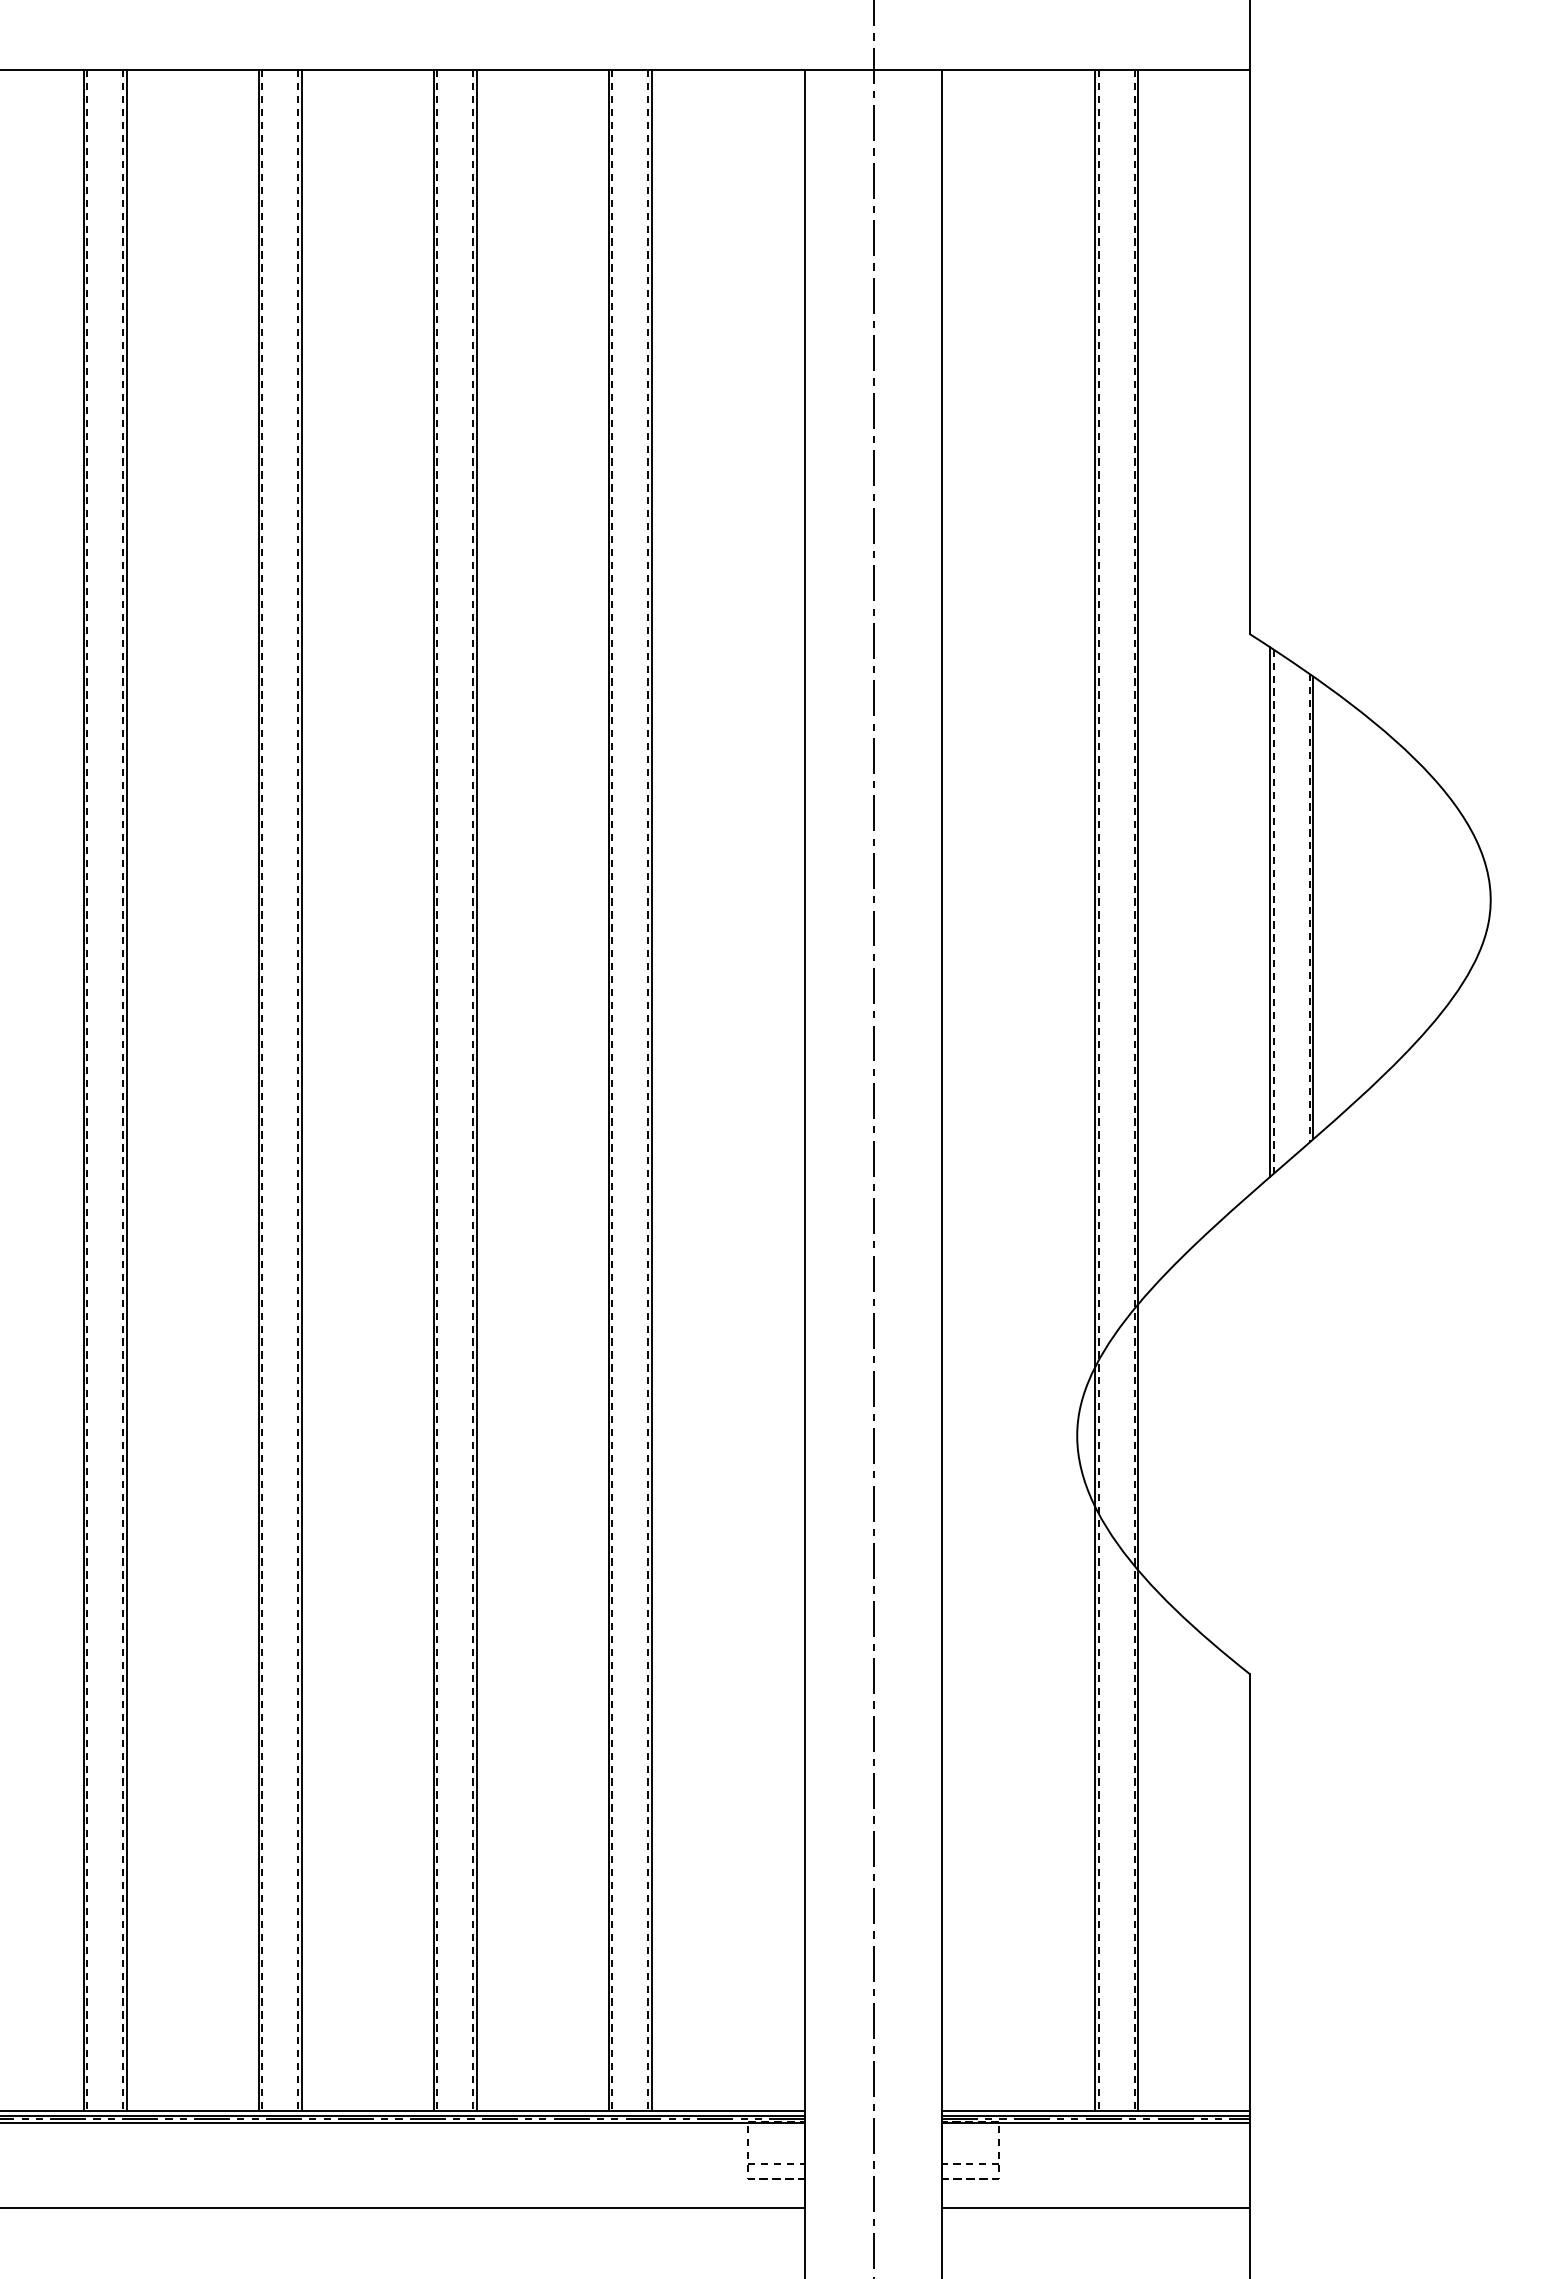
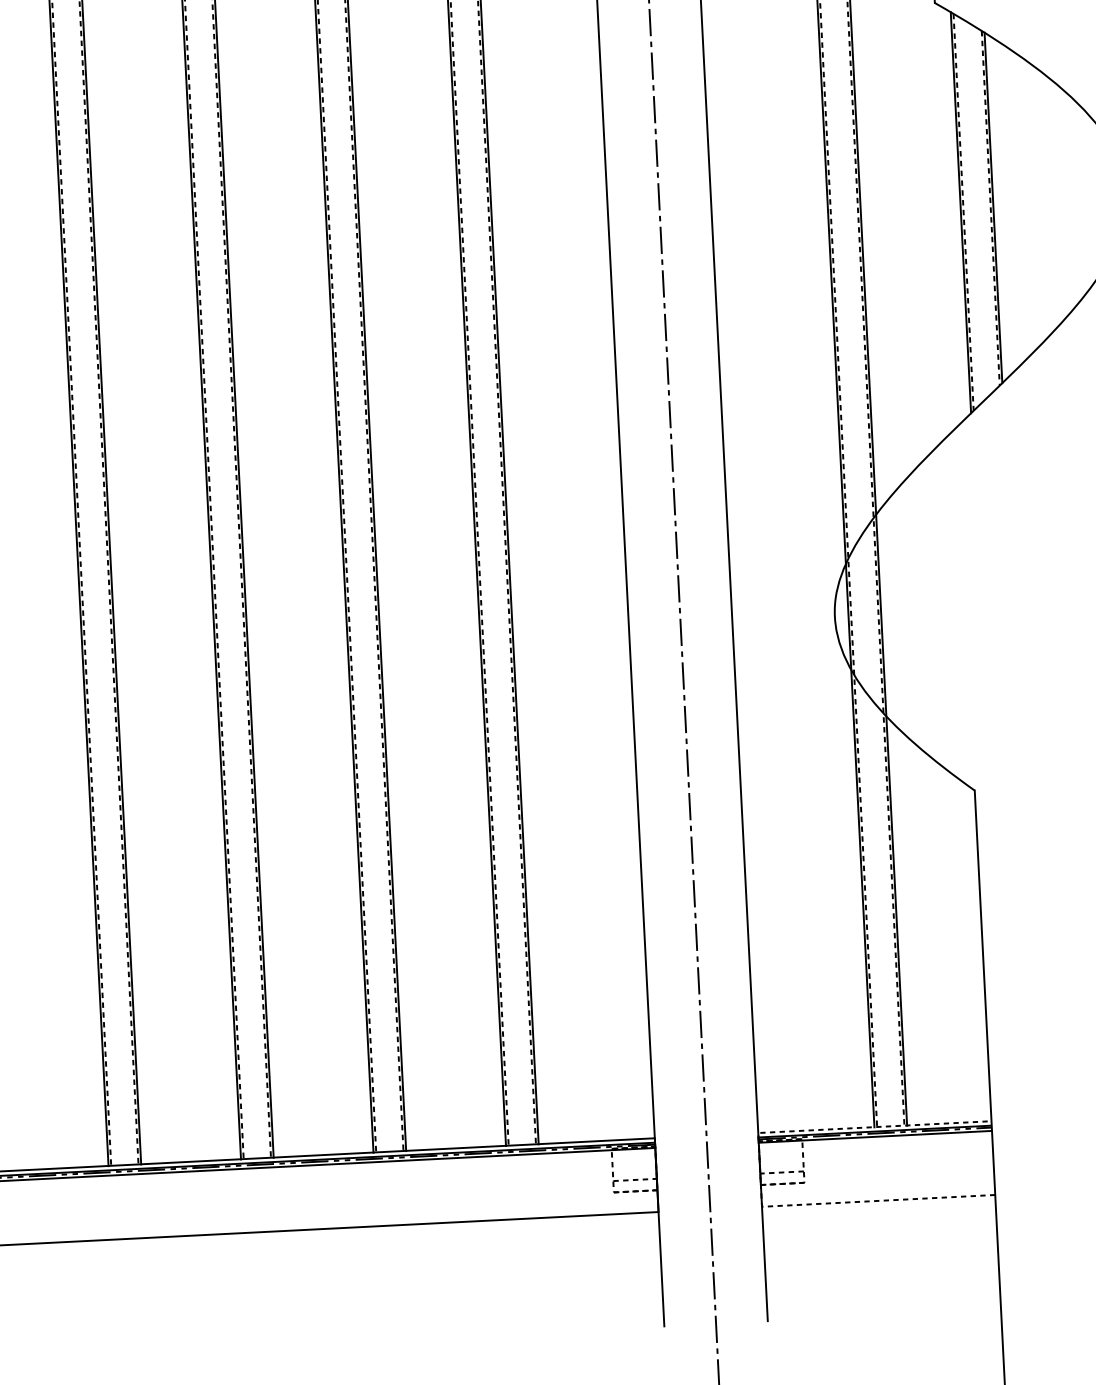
line: (941, 2159) -> (759, 1170), solid -> dashed

